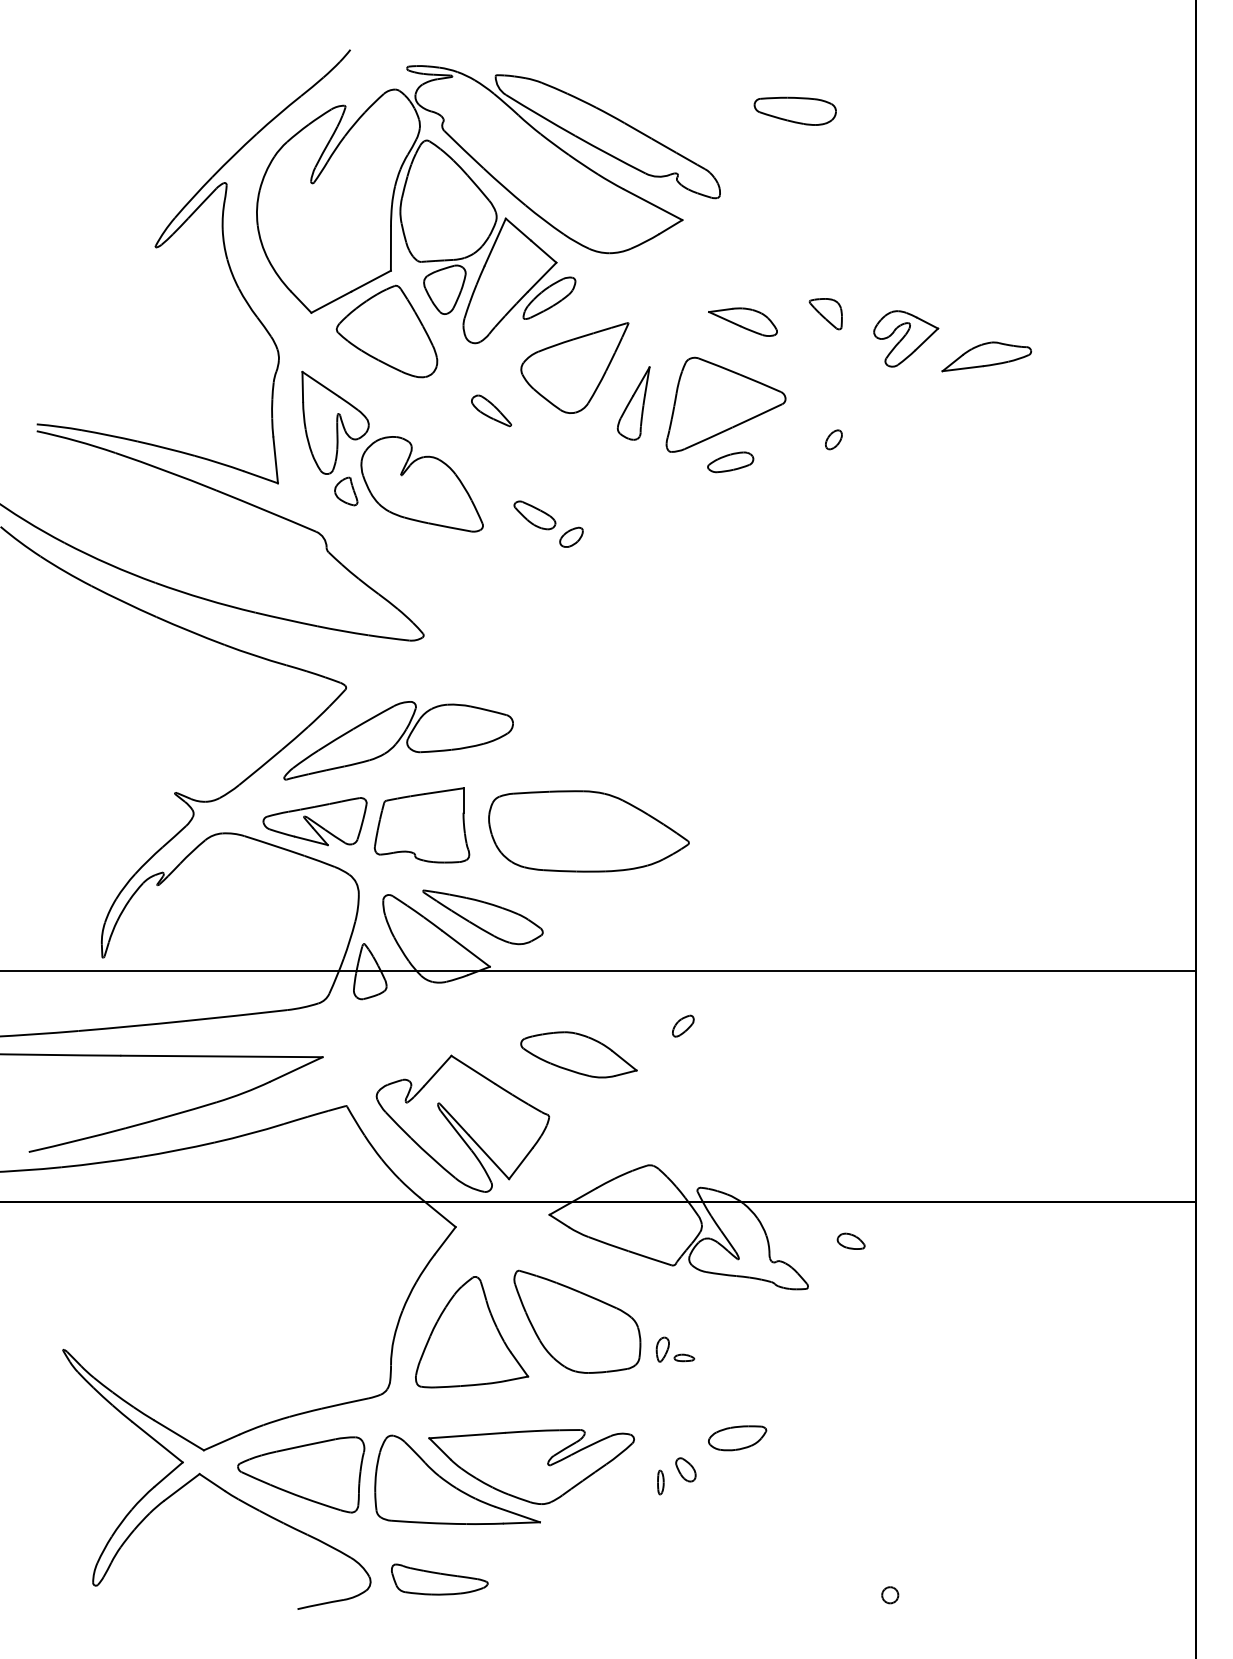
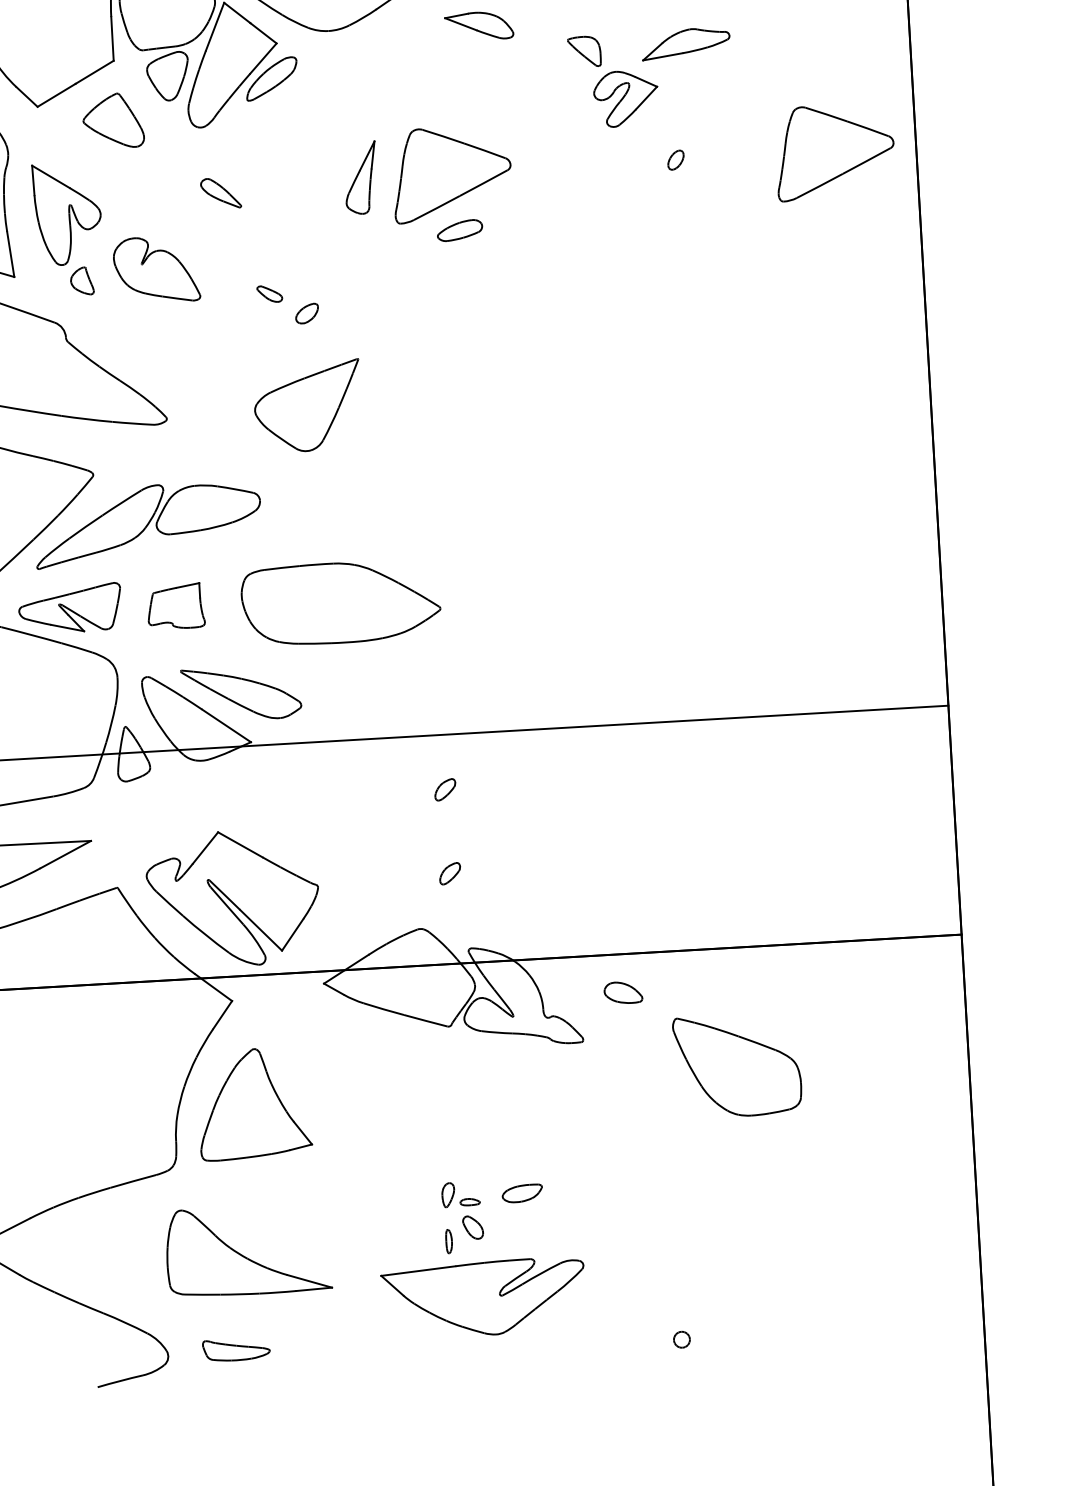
part: (825, 314) -> (584, 52), moved
part: (742, 321) -> (478, 25), moved
part: (386, 331) -> (112, 121), size x0.6
part: (986, 356) -> (685, 43), moved
part: (574, 367) -> (307, 405), moved
part: (1113, 404) -> (834, 151), added
part: (833, 439) -> (675, 159), moved
part: (421, 484) -> (156, 270), size x0.7
part: (534, 515) -> (269, 294), size x0.6
part: (421, 825) -> (175, 606), size x0.6
part: (578, 1054) -> (343, 823), removed
part: (683, 1110) -> (450, 873), added
part: (850, 1240) -> (622, 991), size x1.4
part: (577, 1321) -> (737, 1065), moved
part: (675, 1349) -> (460, 1194), moved
part: (737, 1438) -> (522, 1193), size x0.7
part: (531, 1466) -> (483, 1297), moved
part: (301, 1474) -> (93, 1254), removed
part: (439, 1579) -> (236, 1349), size x0.7

